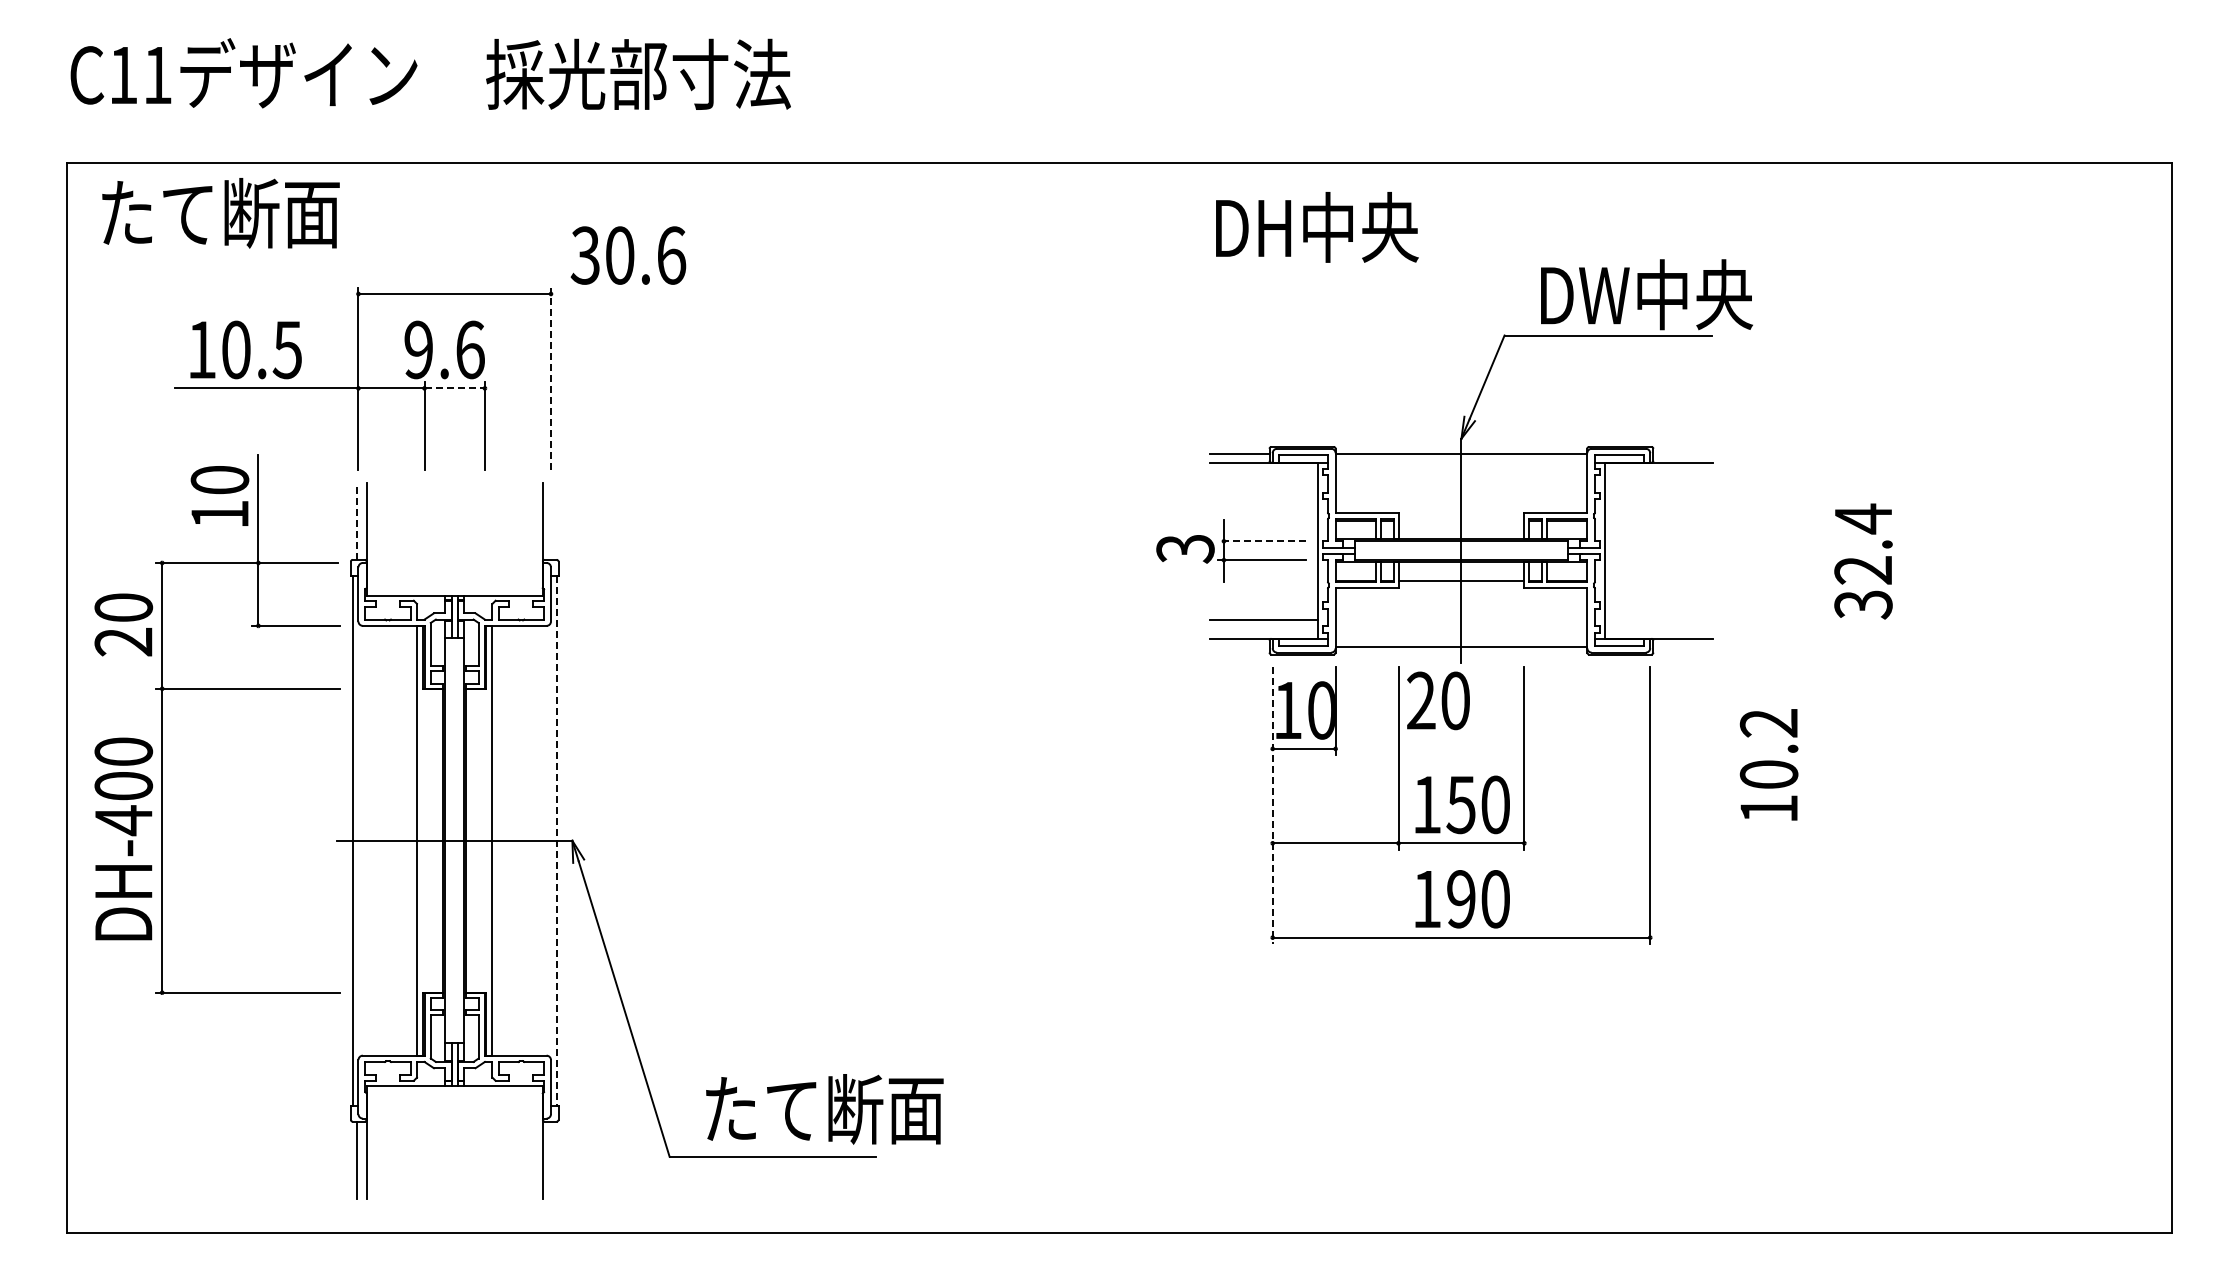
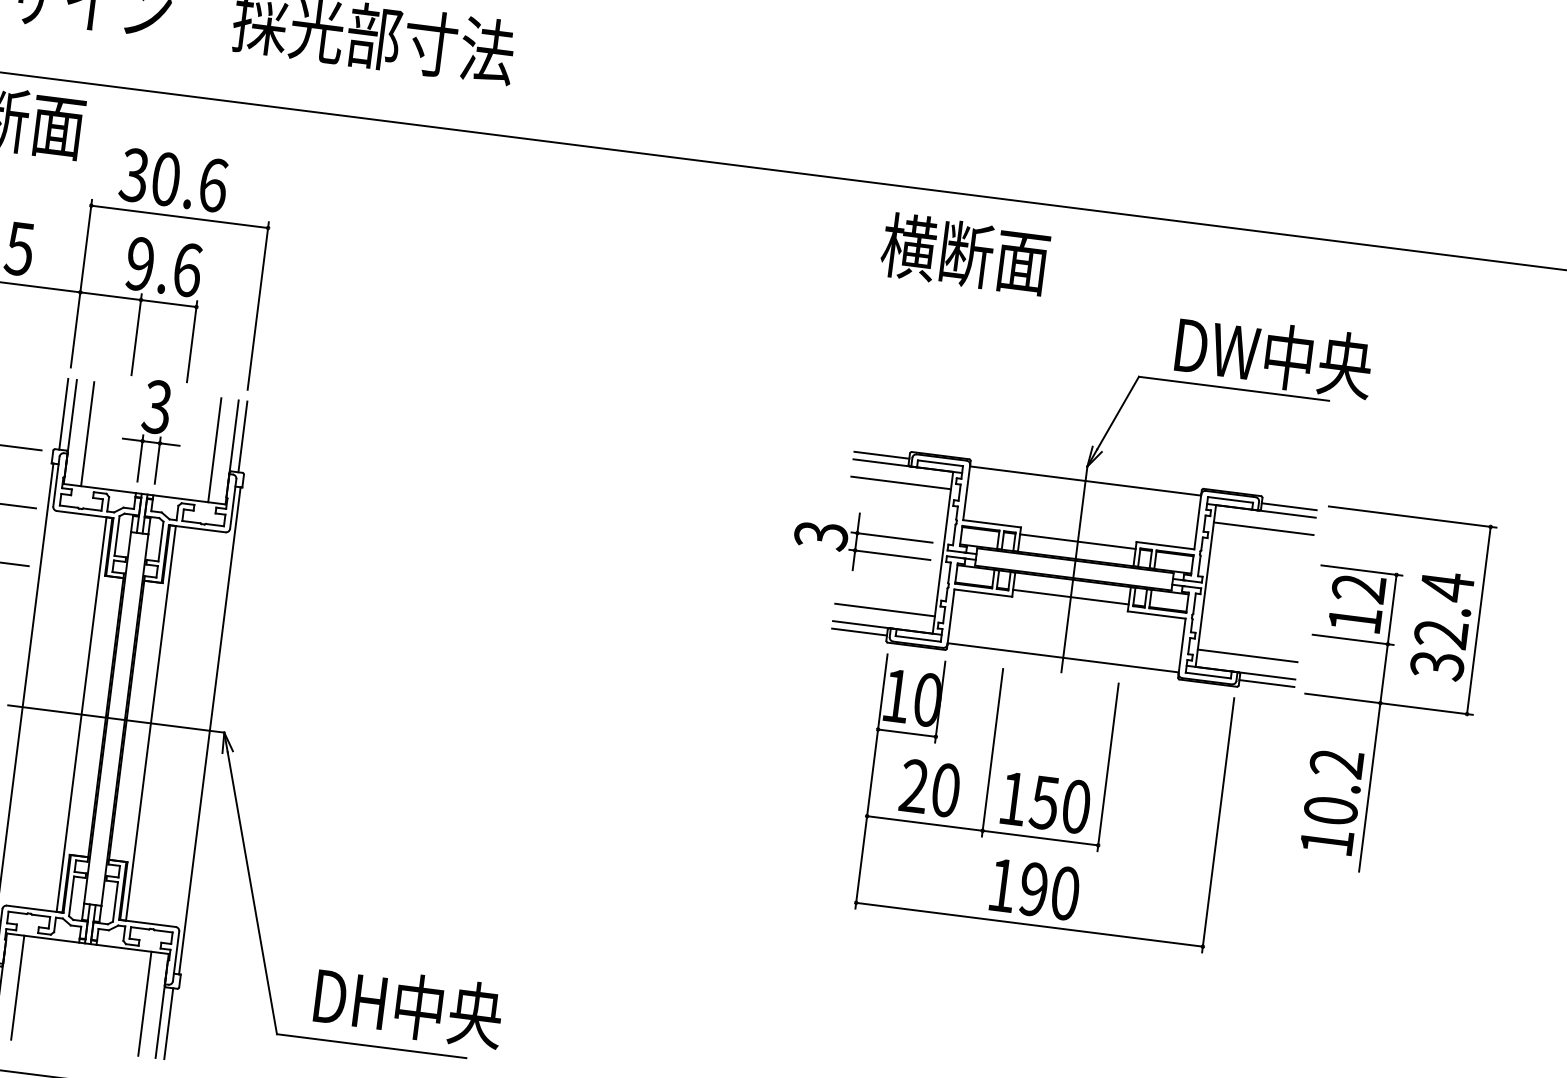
text: (1314, 227) -> (976, 255), DH中央 -> 横断面
text: (628, 255) -> (173, 180), moved
line: (551, 378) -> (258, 305), dashed -> solid
line: (455, 388) -> (169, 303), dashed -> solid
line: (1683, 454) -> (1289, 506), added
line: (1263, 481) -> (900, 482), added
line: (1658, 481) -> (1263, 528), added
line: (552, 520) -> (243, 436), added
line: (1461, 520) -> (1077, 541), added
line: (357, 521) -> (64, 414), dashed -> solid
part: (454, 527) -> (152, 431), added
line: (385, 539) -> (87, 434), added
line: (523, 539) -> (214, 450), added
line: (1261, 541) -> (891, 537), dashed -> solid
line: (1658, 619) -> (1247, 655), added
part: (1808, 641) -> (1382, 693), added
line: (1239, 646) -> (859, 631), added
line: (1683, 646) -> (1267, 683), added
text: (1438, 700) -> (930, 787), moved
line: (1272, 806) -> (871, 782), dashed -> solid
line: (556, 841) -> (209, 731), dashed -> solid
text: (824, 1108) -> (424, 1007), たて断面 -> DH中央
line: (385, 1141) -> (17, 987), added
line: (523, 1141) -> (144, 1003), added
line: (552, 1159) -> (169, 1023), added

